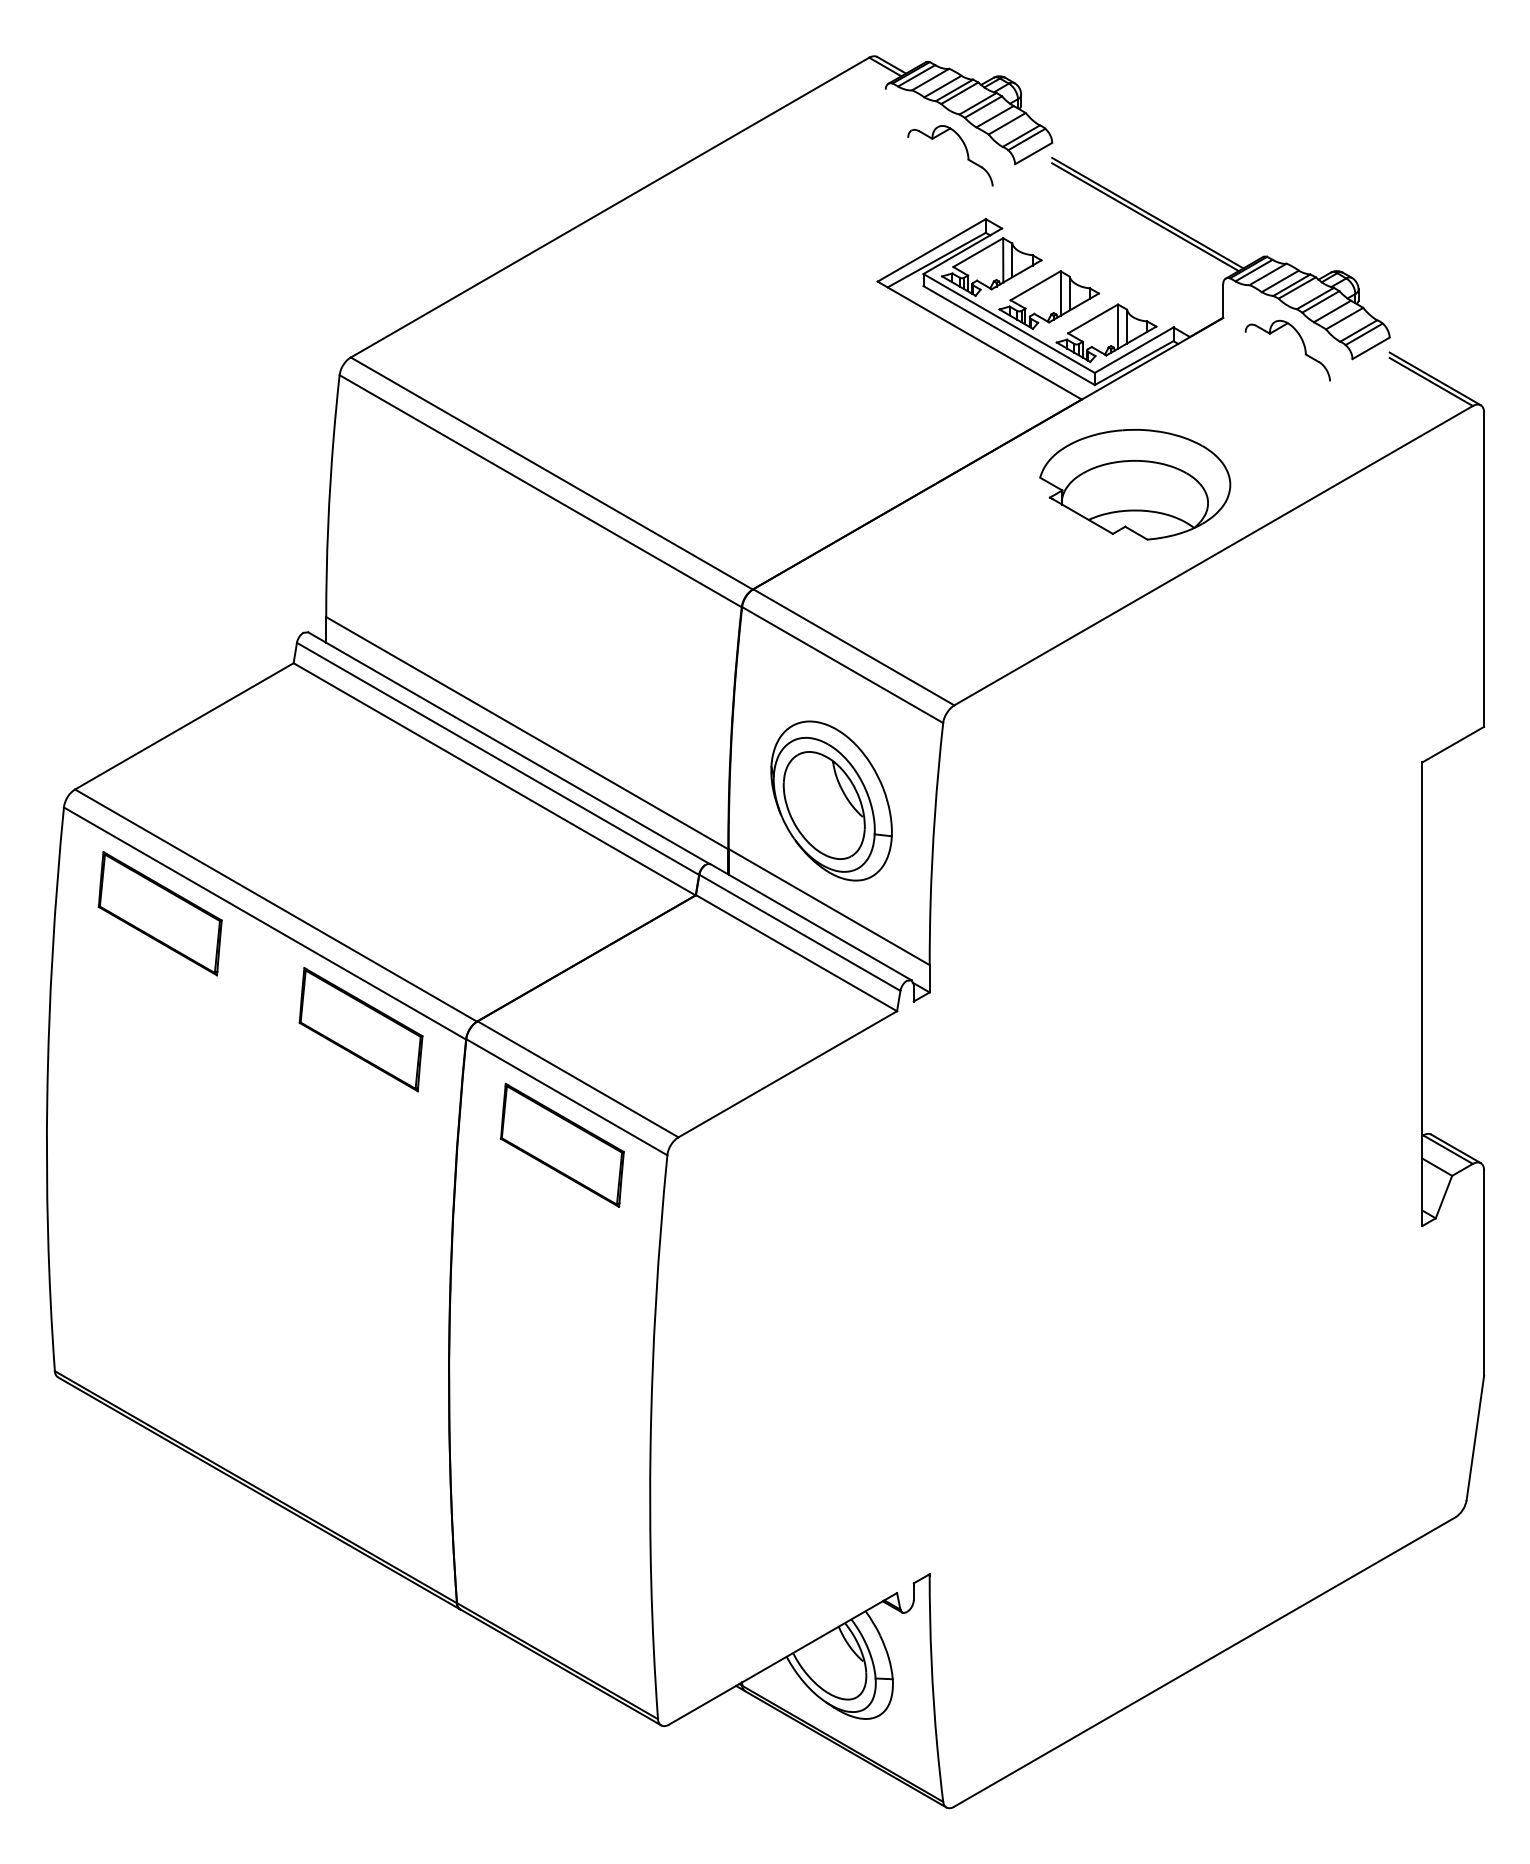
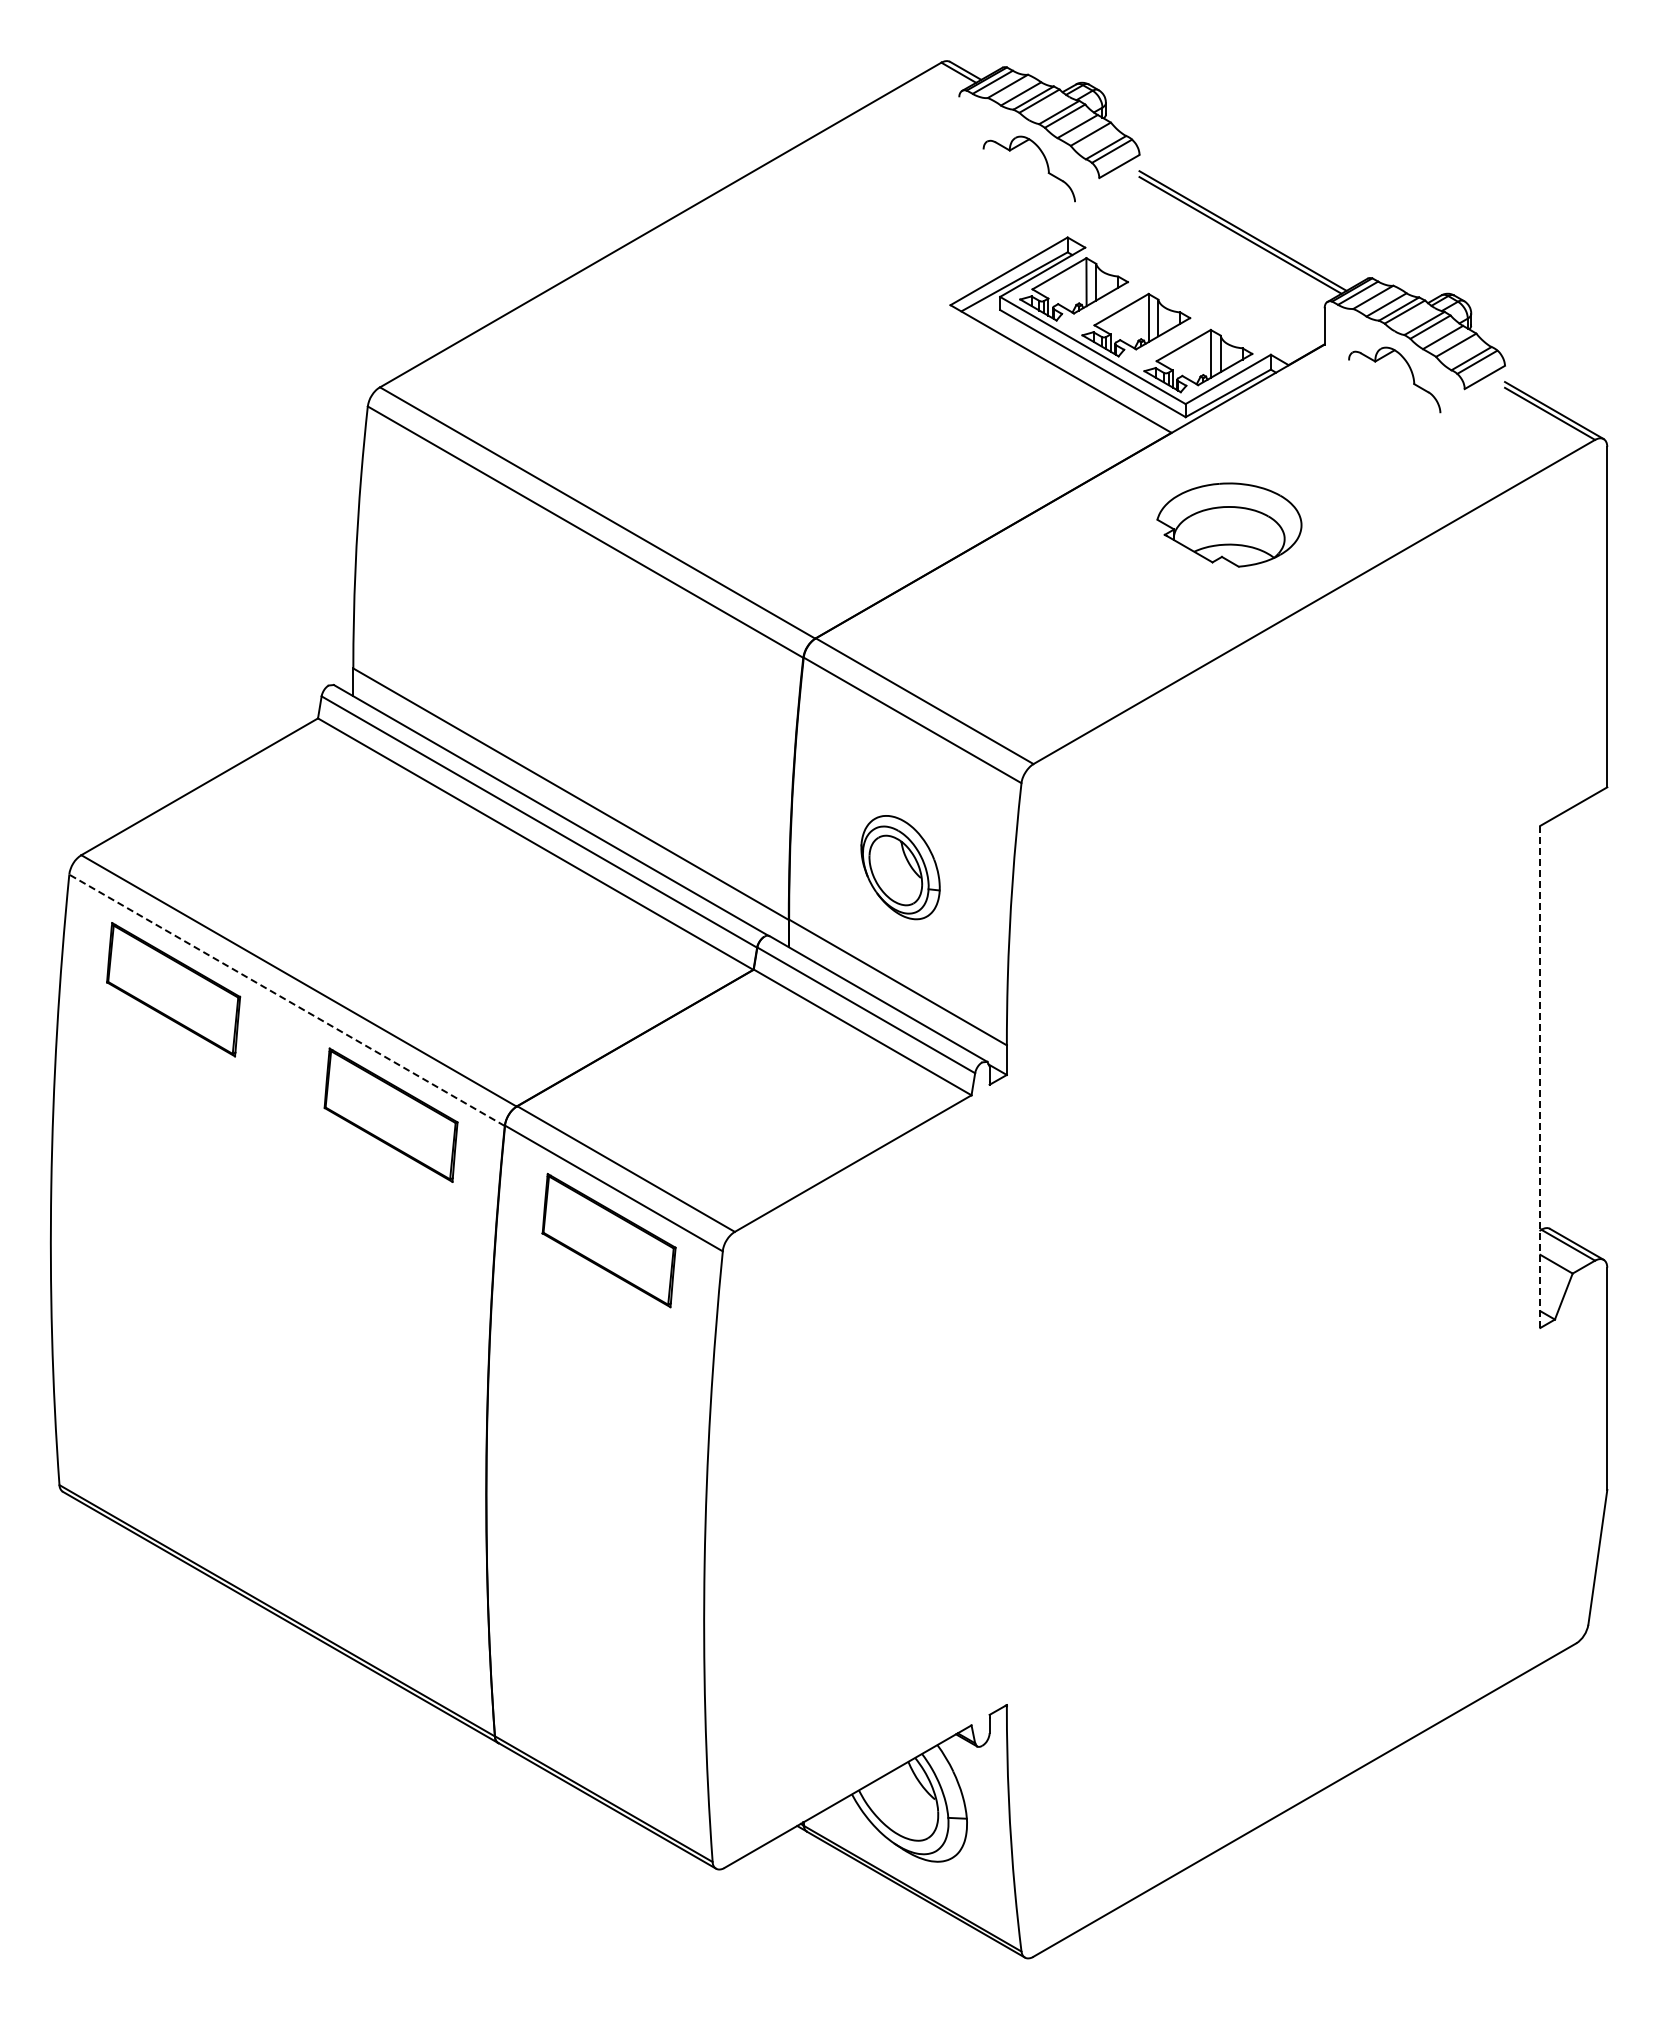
part: (1135, 484) -> (1229, 524), size x0.7
part: (831, 800) -> (900, 867), size x0.6
line: (264, 923) -> (286, 1000), solid -> dashed
line: (1422, 994) -> (1540, 1077), solid -> dashed

